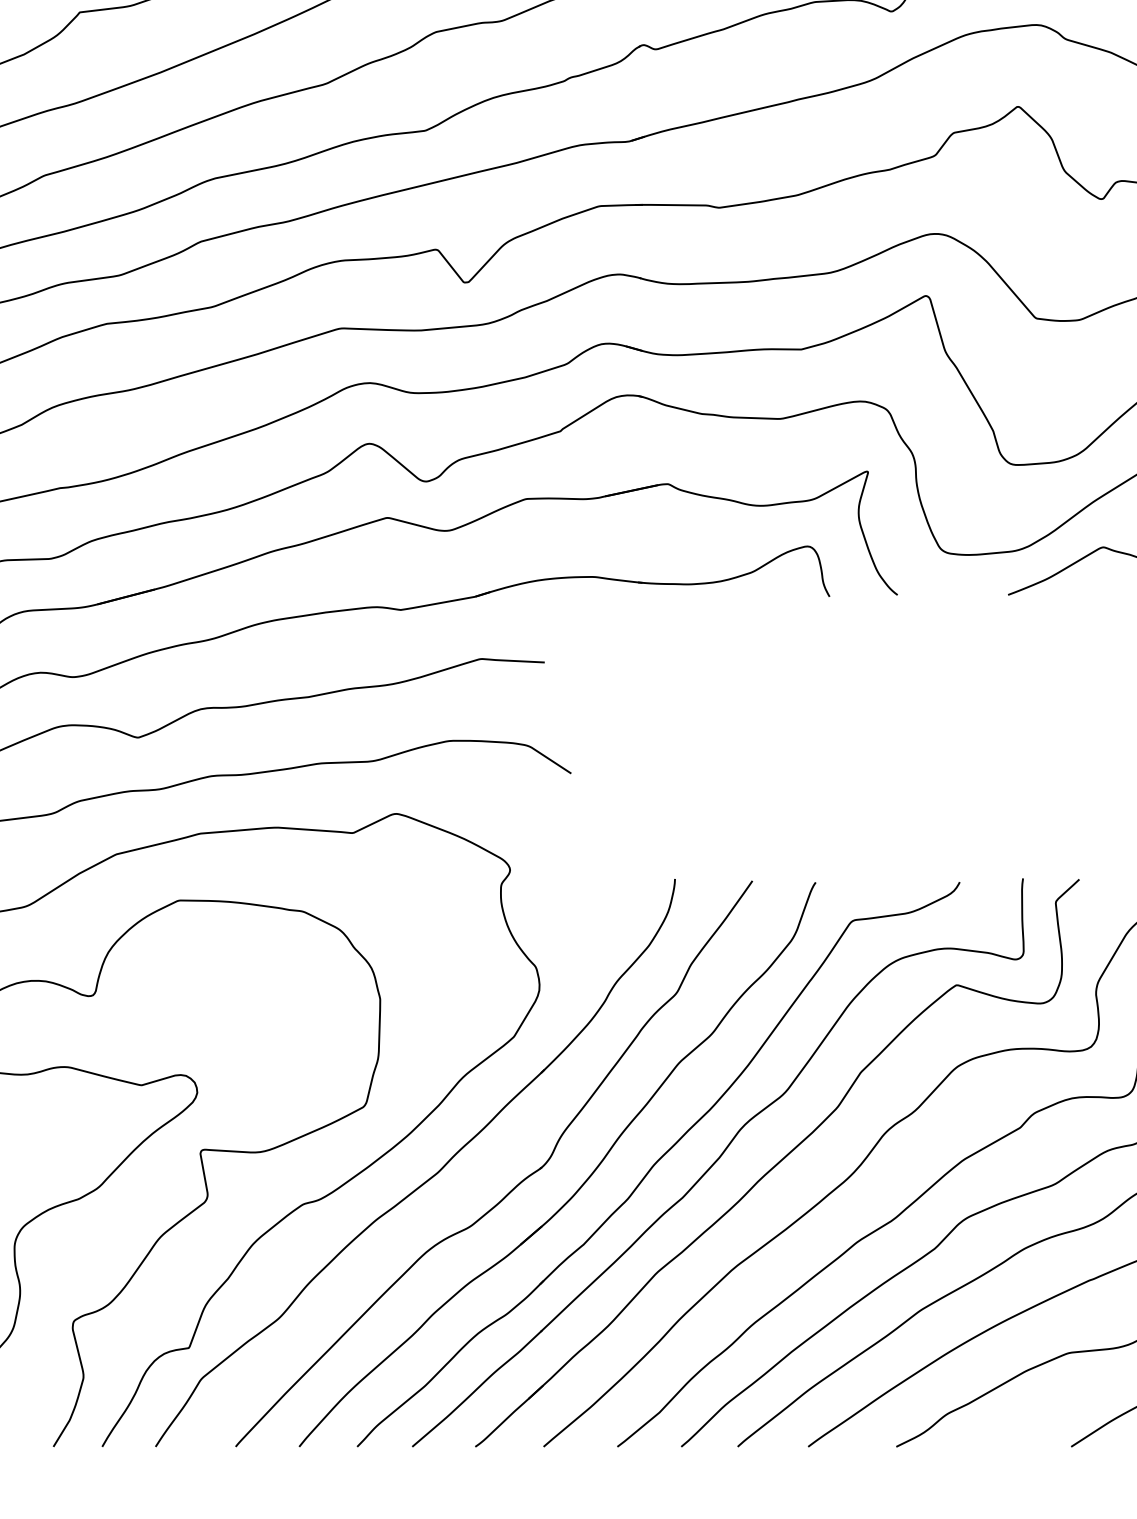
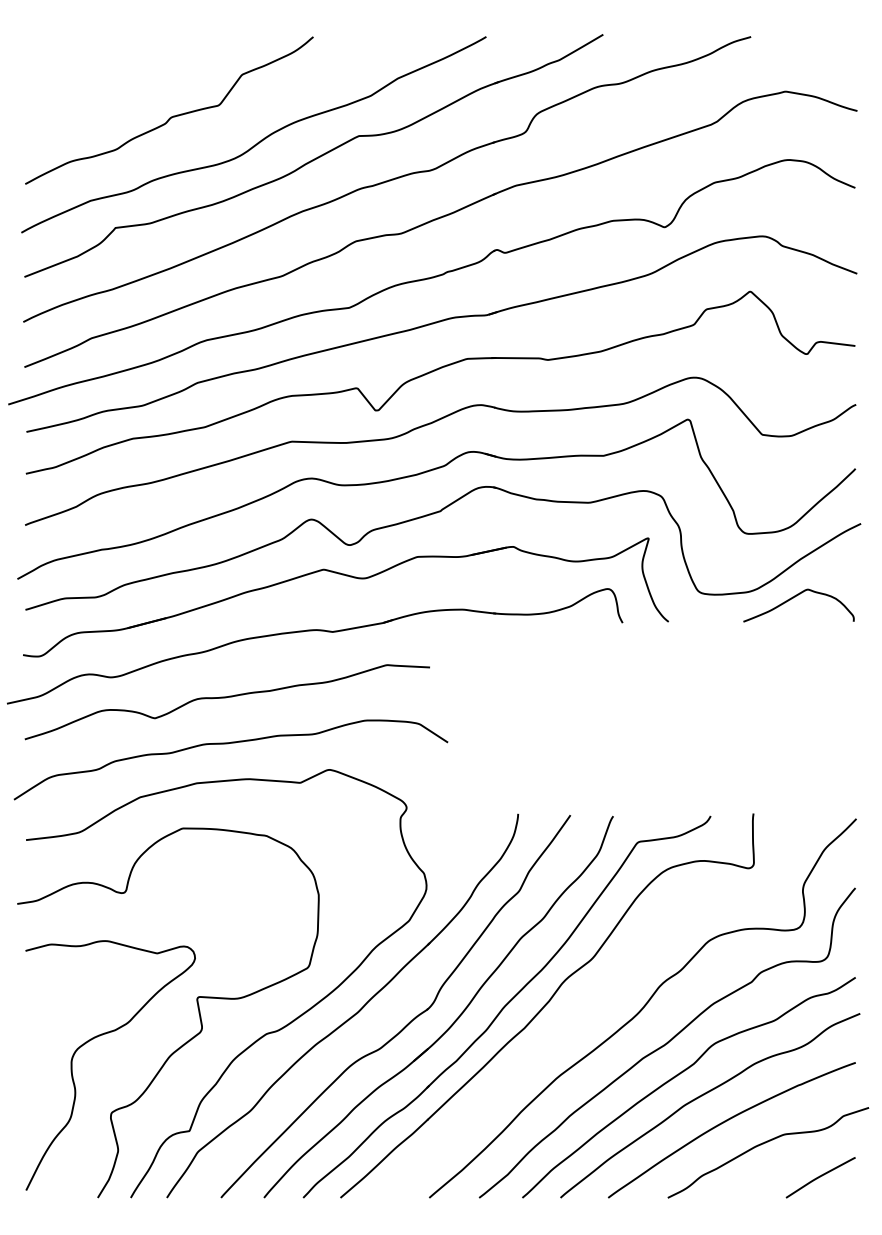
part: (776, 1162) -> (586, 1005), removed

